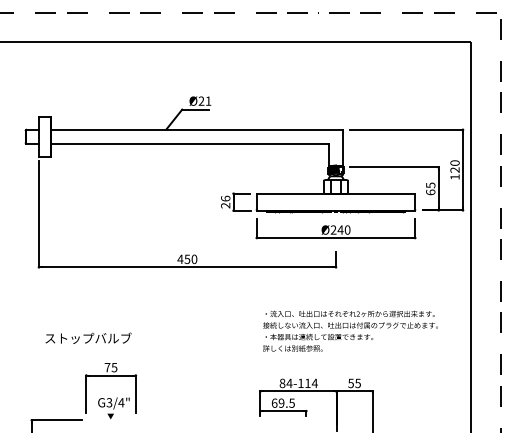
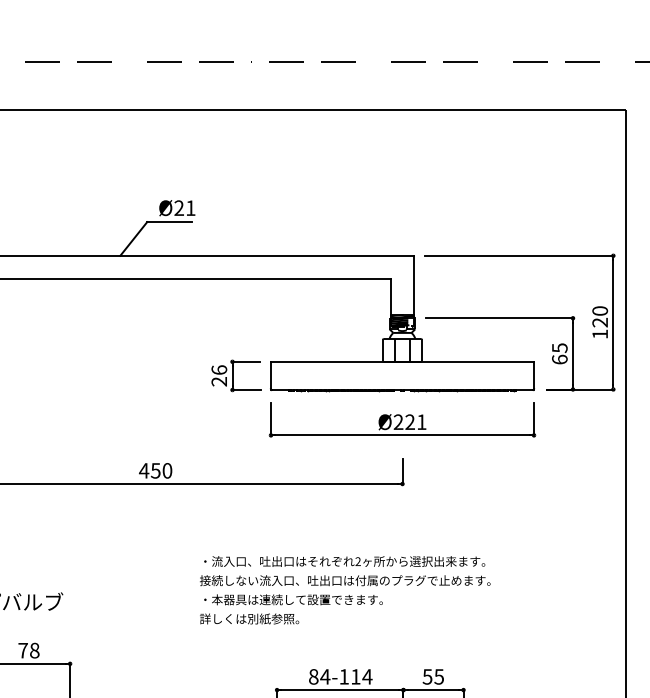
text: (343, 229) -> (414, 421), Ø240 -> Ø221
text: (350, 330) -> (345, 588), moved
text: (114, 367) -> (34, 650), 75 -> 78

